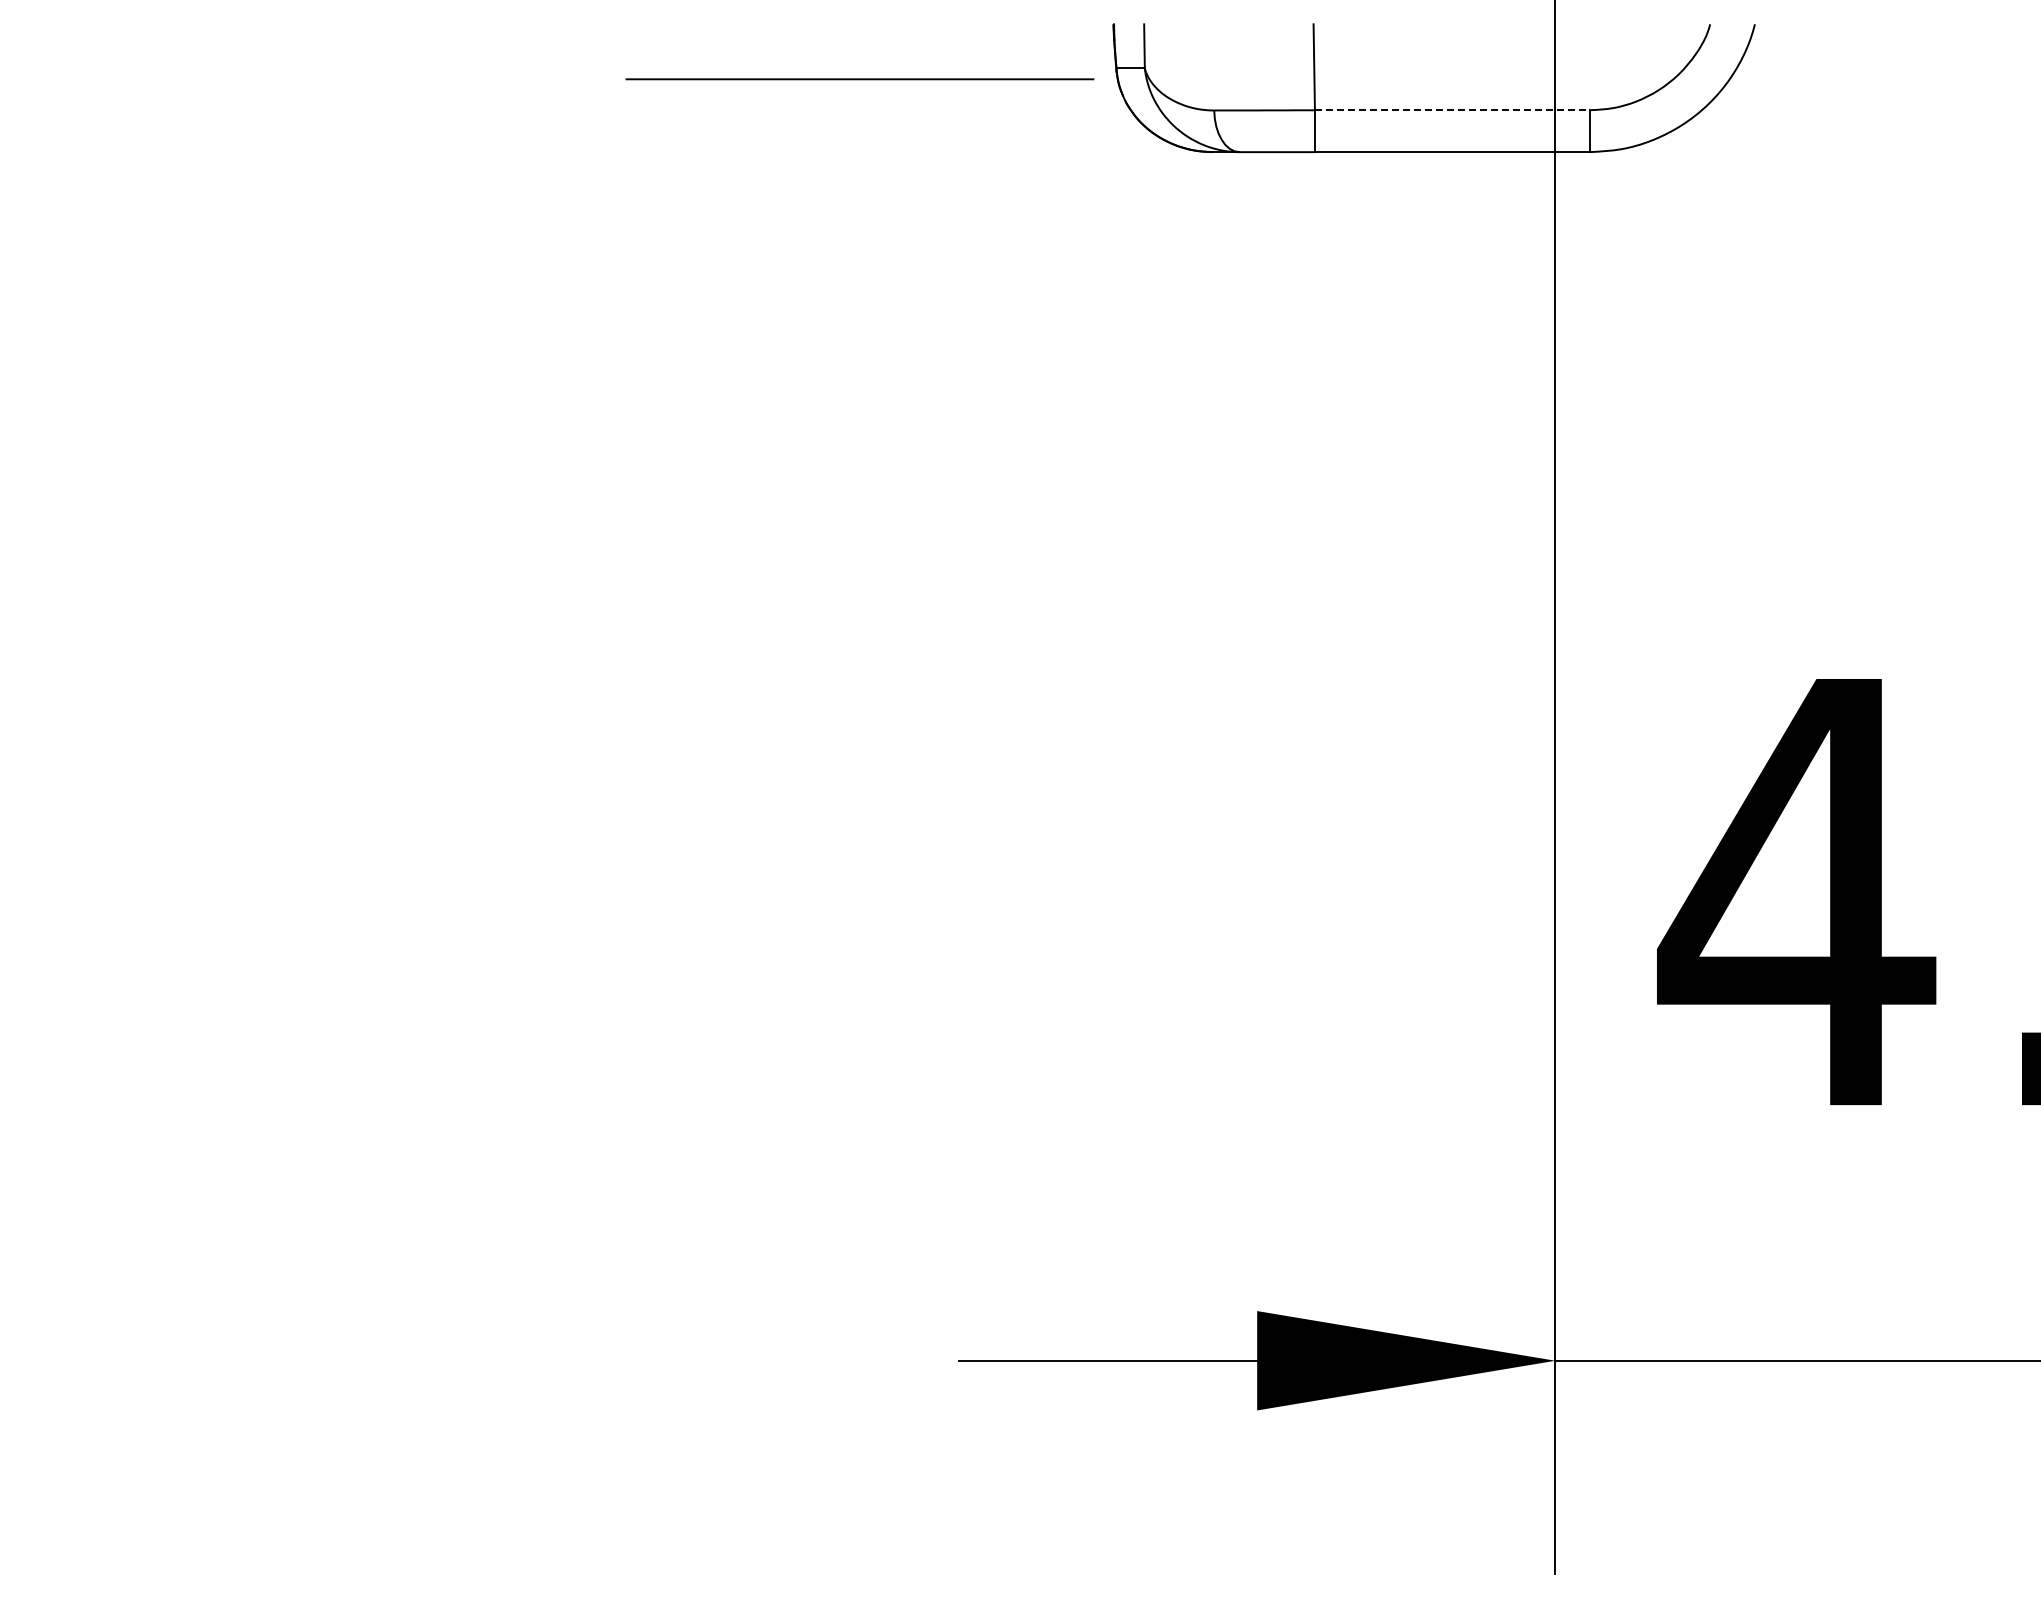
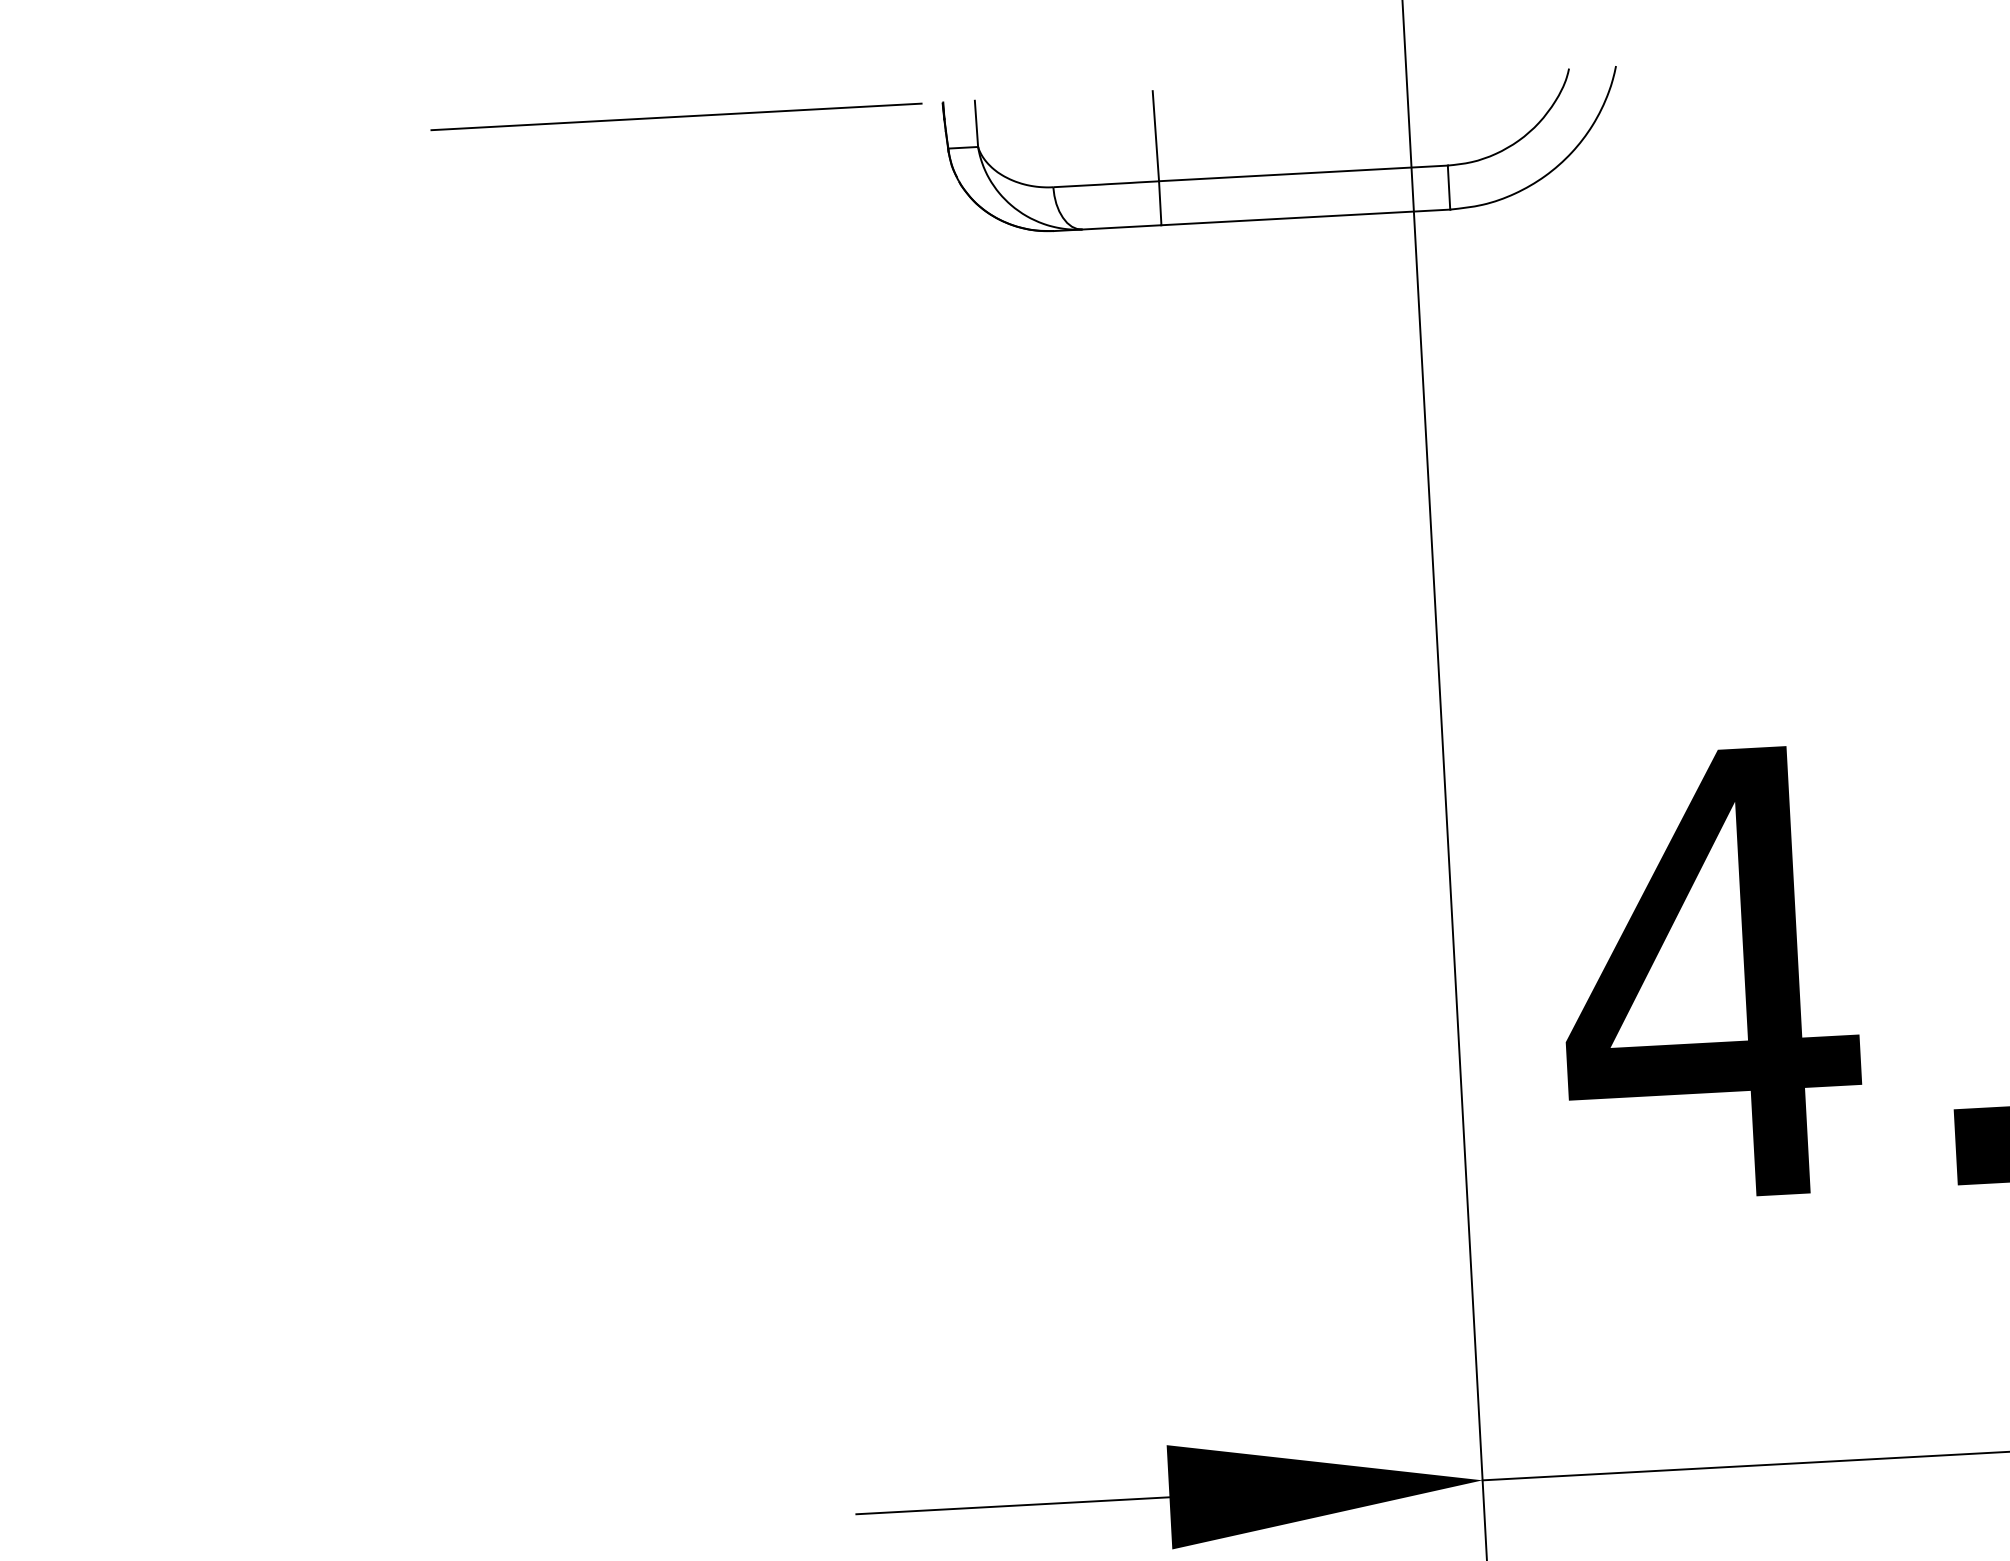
line: (859, 79) -> (676, 117), moved
line: (1452, 110) -> (1303, 173), dashed -> solid

